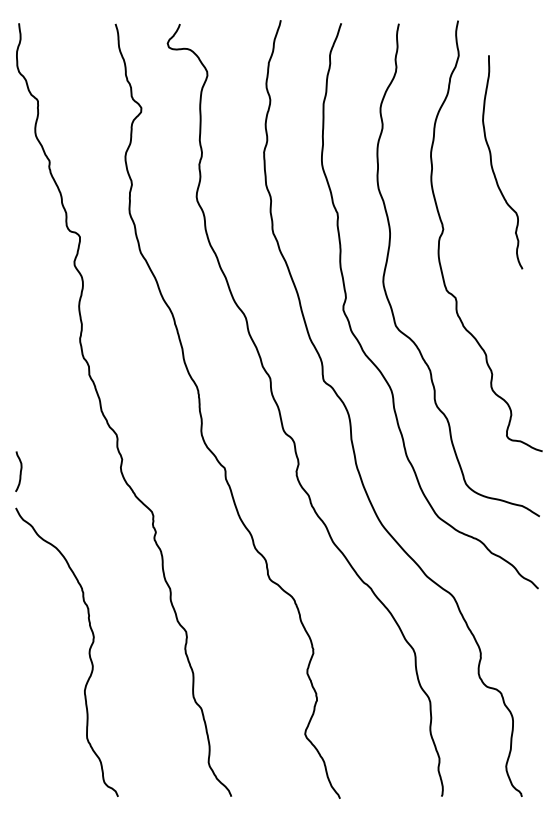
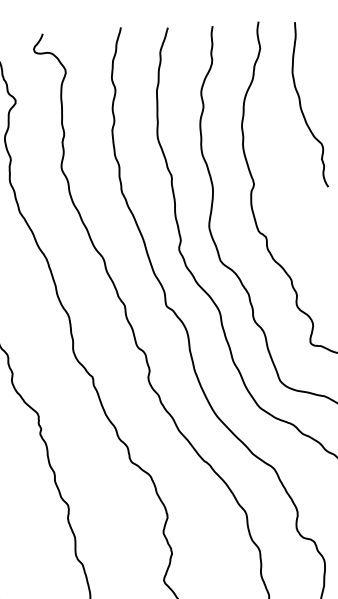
curve: (492, 162) -> (301, 105), moved

